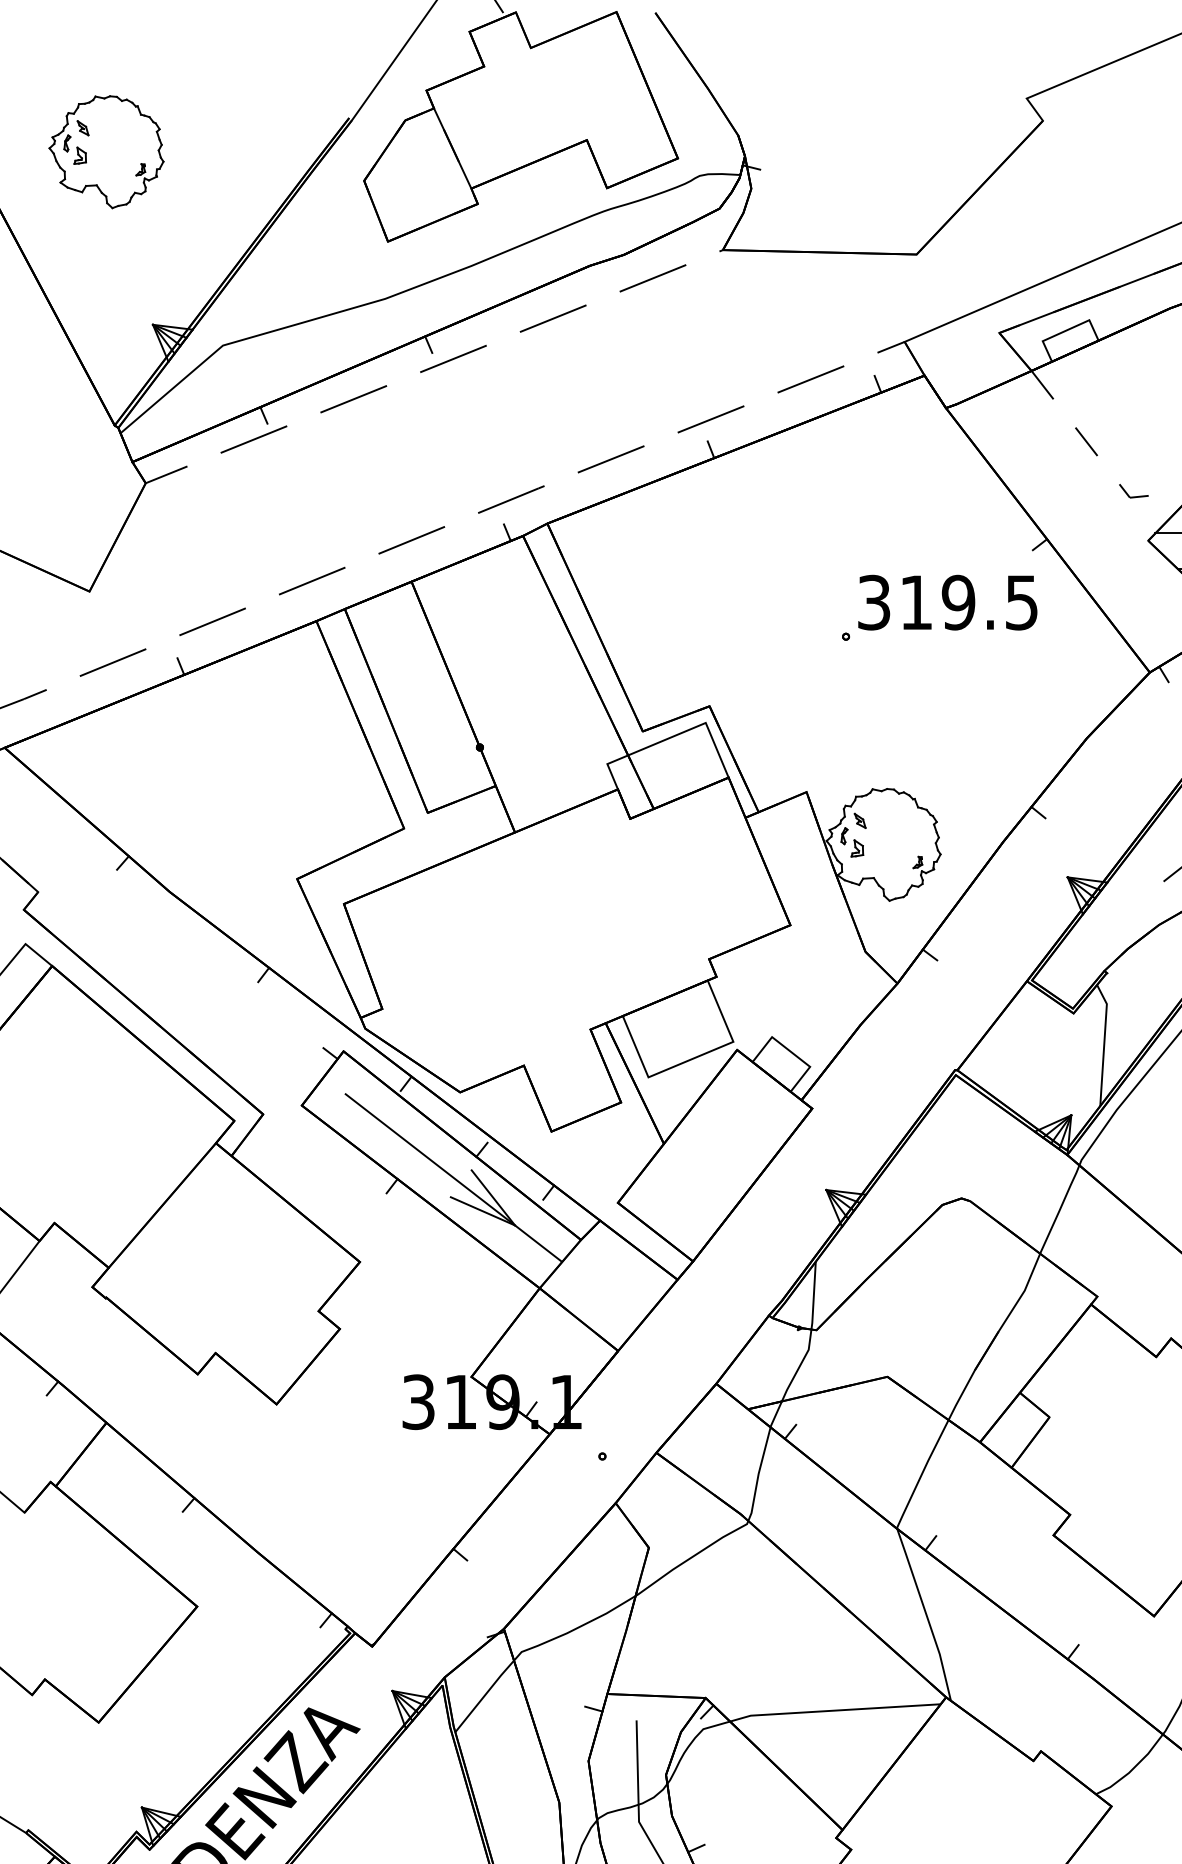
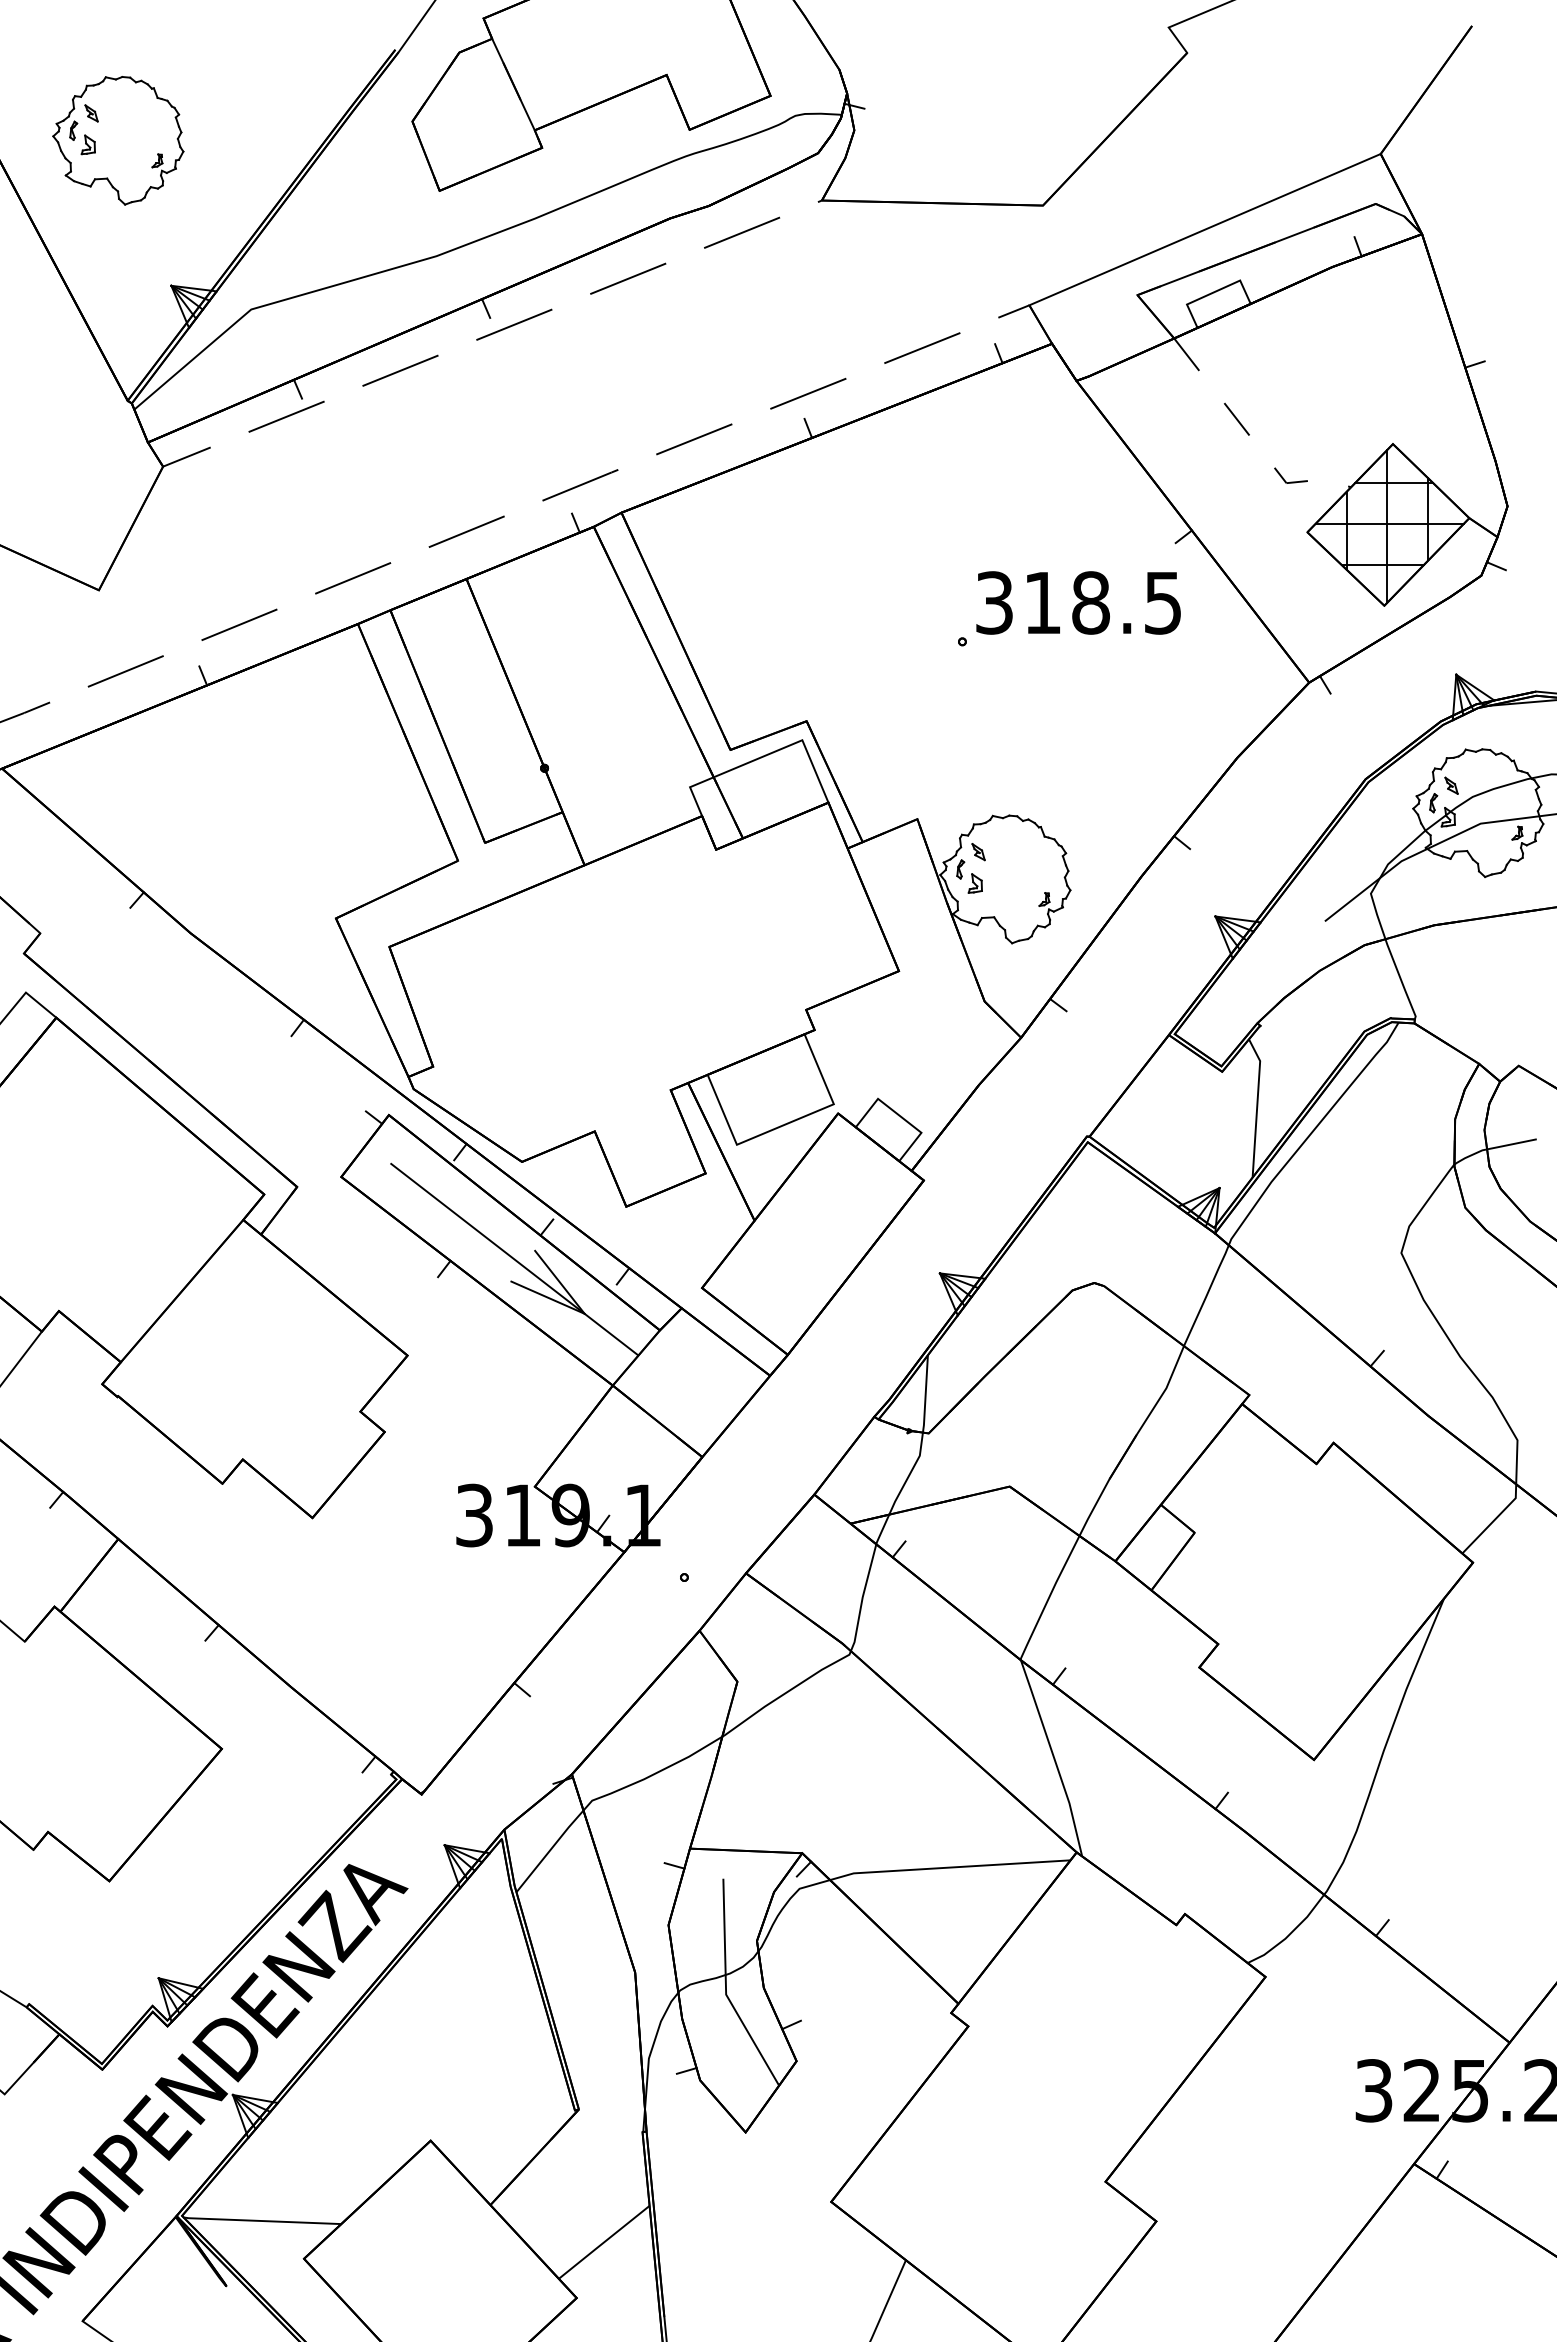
part: (106, 151) -> (118, 140), moved
text: (958, 602) -> (1090, 602), 319.5 -> 318.5

